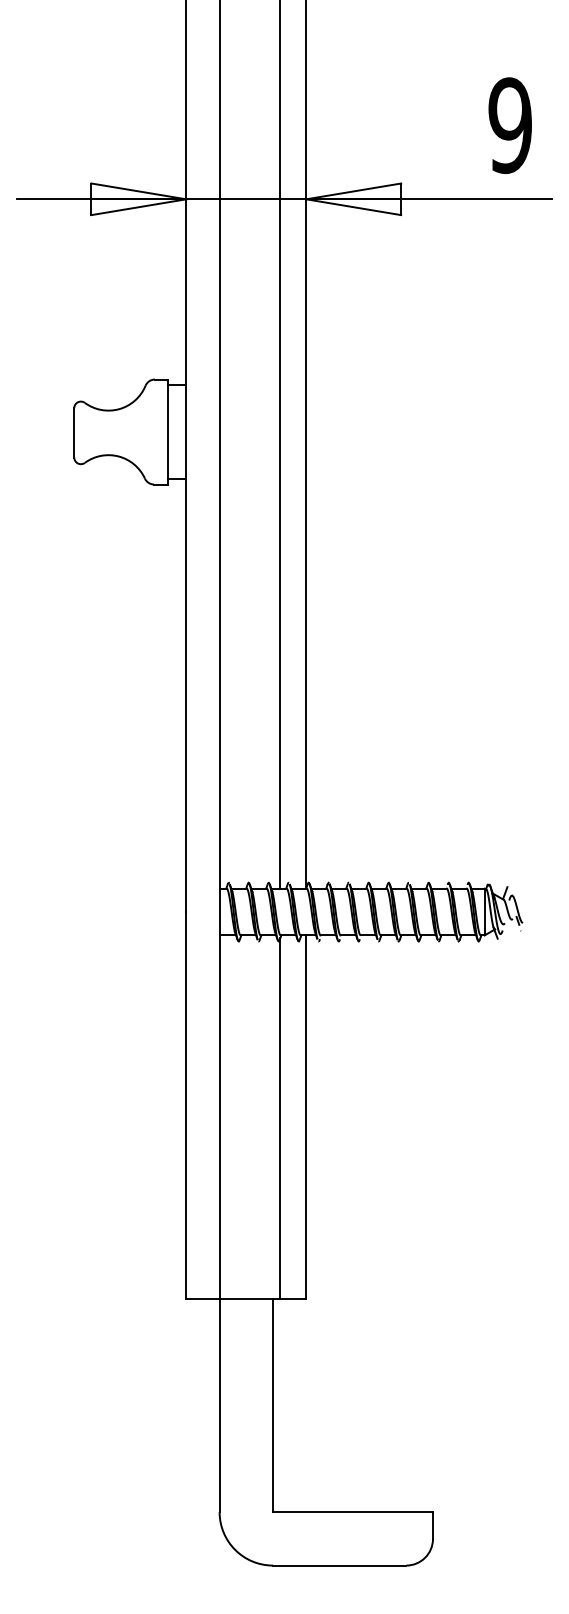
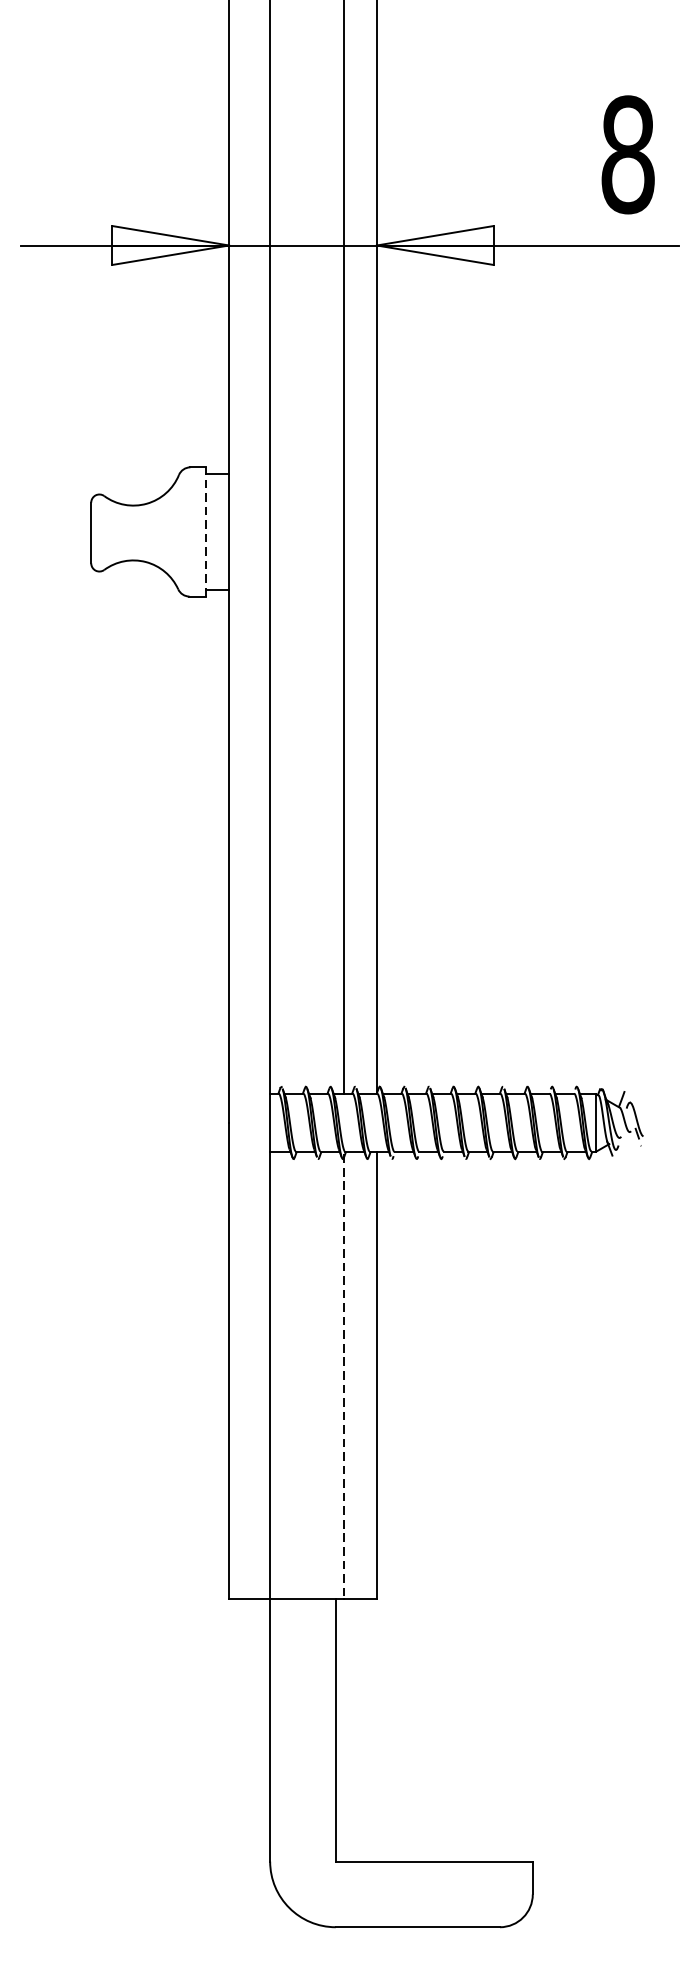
text: (510, 125) -> (628, 154), 9 -> 8
line: (167, 431) -> (205, 531), solid -> dashed
line: (279, 1118) -> (343, 1376), solid -> dashed

